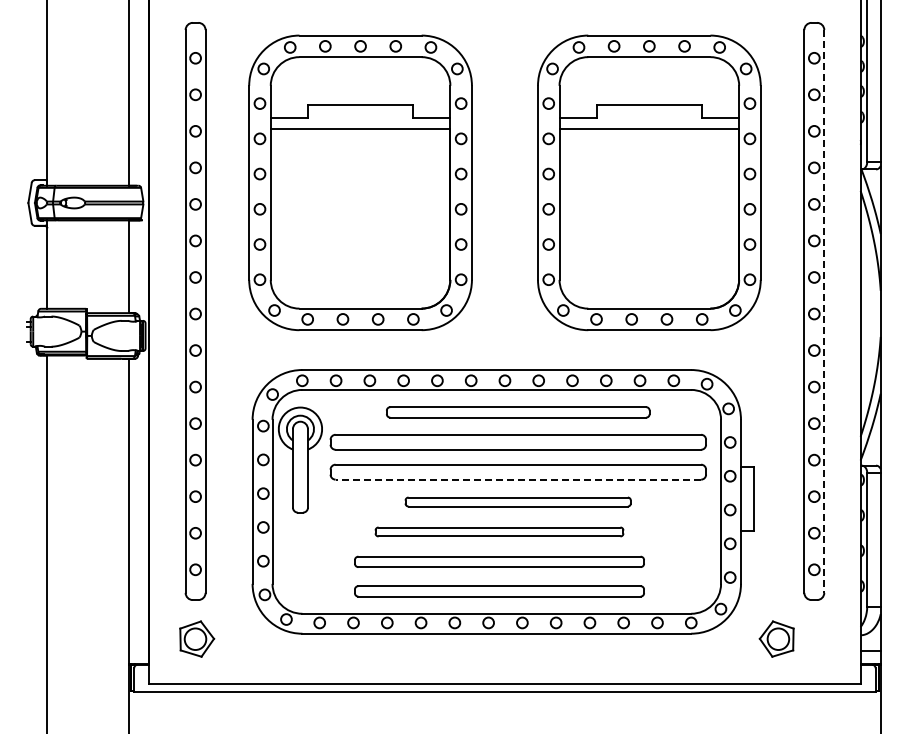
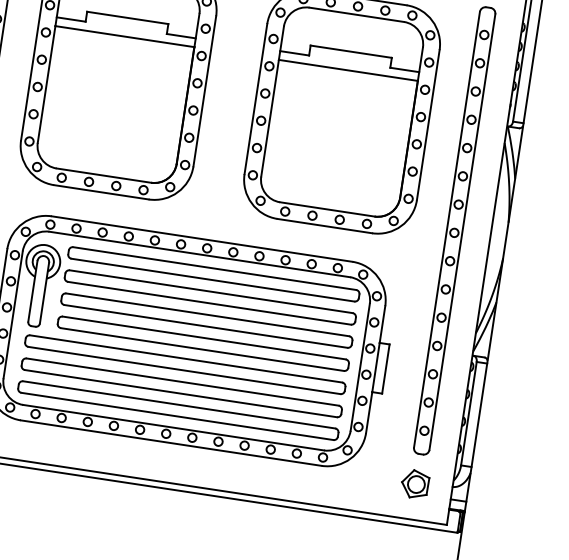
line: (824, 311) -> (462, 232), dashed -> solid
part: (517, 412) -> (213, 274), size x1.43
line: (518, 479) -> (206, 326), dashed -> solid
part: (517, 501) -> (202, 343), size x1.67
part: (499, 531) -> (185, 364), size x1.67
part: (499, 561) -> (181, 387), size x1.43
part: (499, 591) -> (178, 410), size x1.43
part: (776, 638) -> (415, 483), moved

